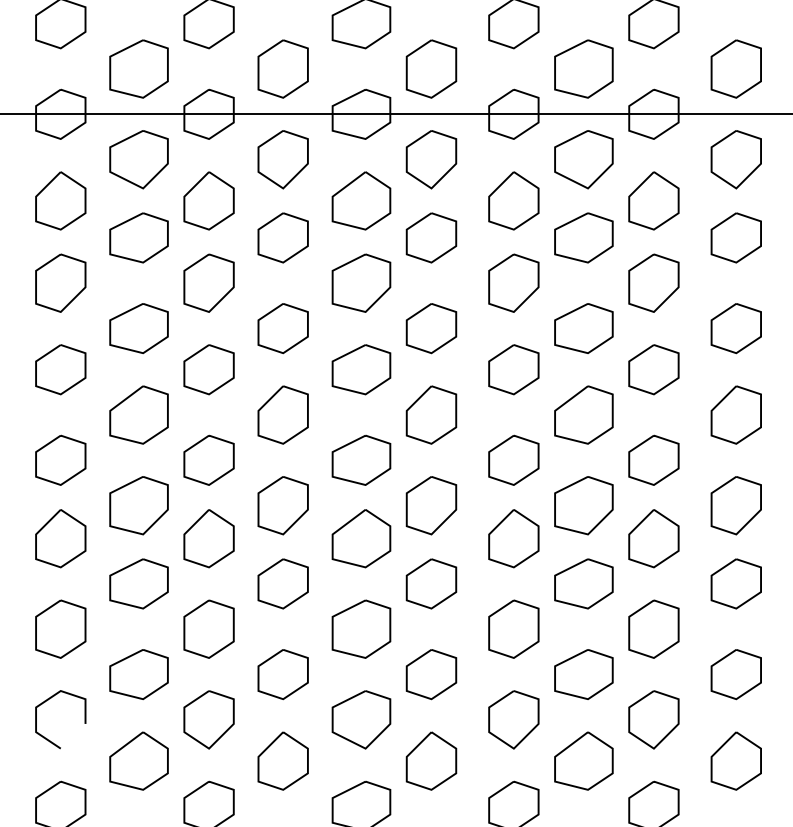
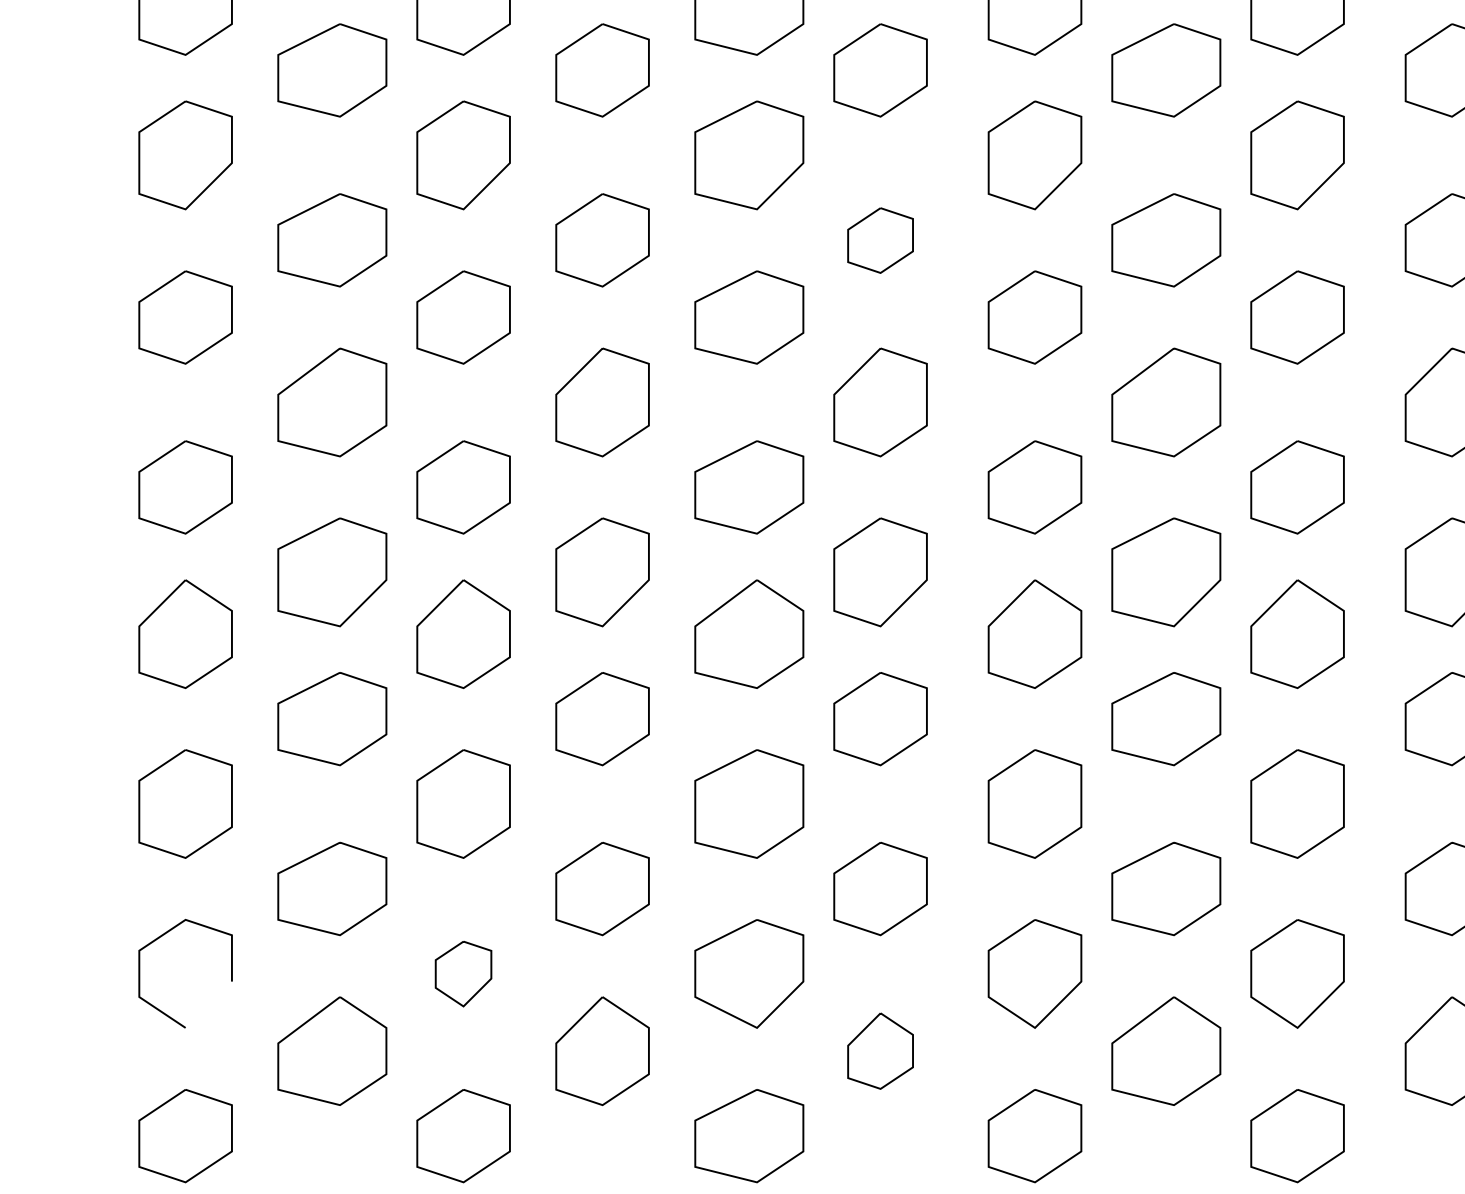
part: (431, 328) -> (880, 240), size x0.7
part: (208, 719) -> (462, 973), size x0.6
part: (431, 760) -> (880, 1050), size x0.7

